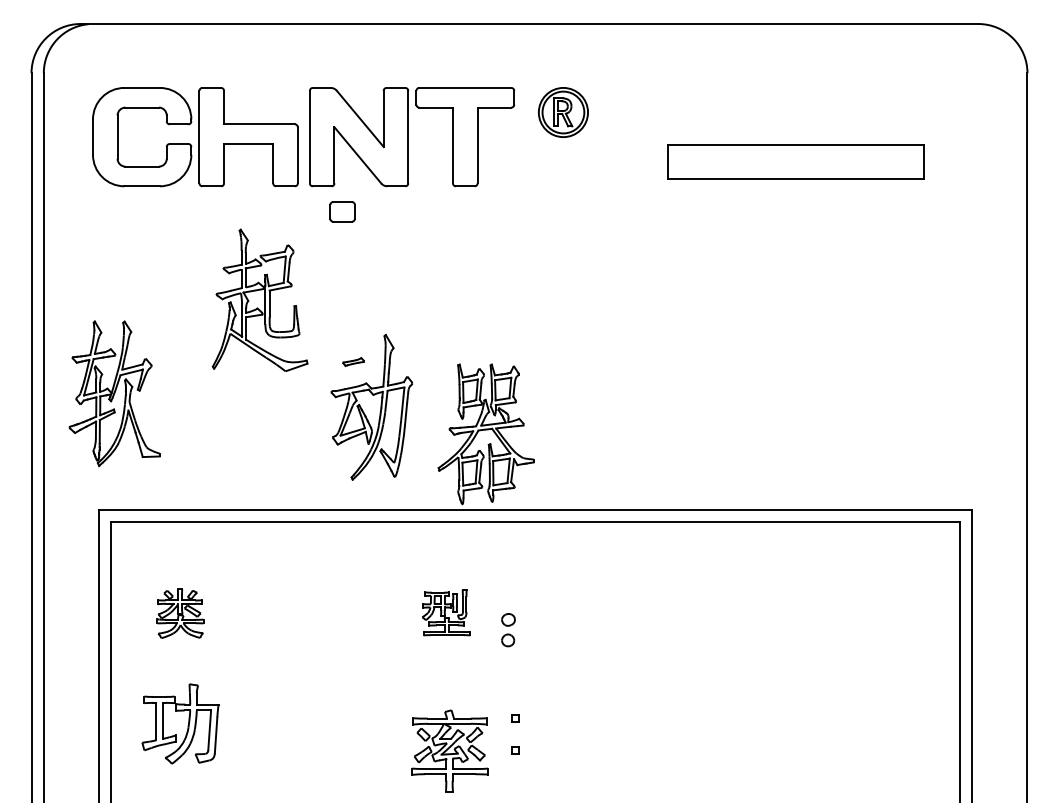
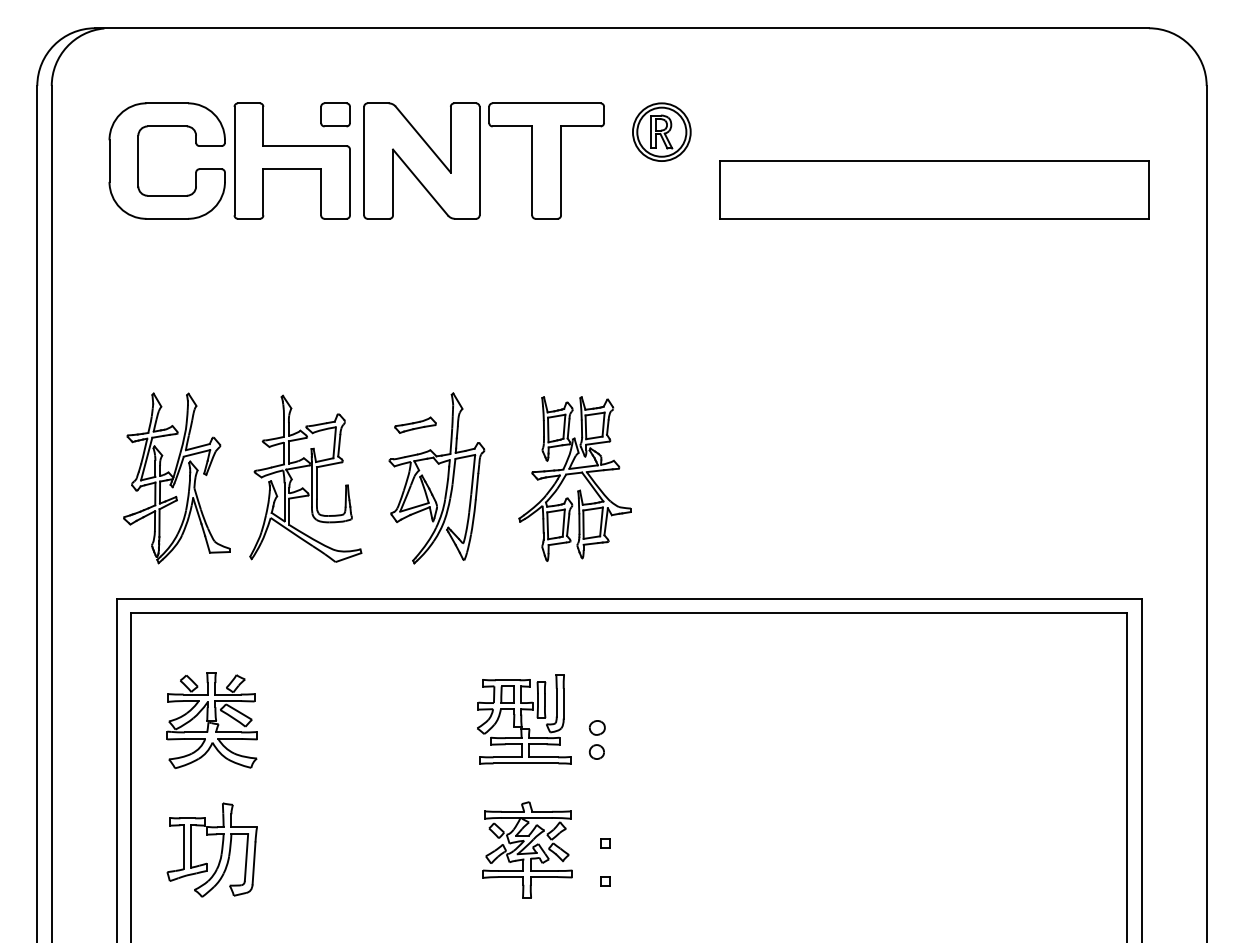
part: (795, 161) -> (934, 189), size x1.43
part: (342, 211) -> (335, 114), moved
part: (259, 300) -> (305, 478), moved
part: (353, 361) -> (415, 424), size x1.67
part: (114, 393) -> (176, 478), moved
part: (485, 433) -> (574, 478), moved
part: (446, 612) -> (524, 719), size x1.67
part: (179, 613) -> (211, 720), size x1.67
part: (449, 750) -> (527, 849), moved

